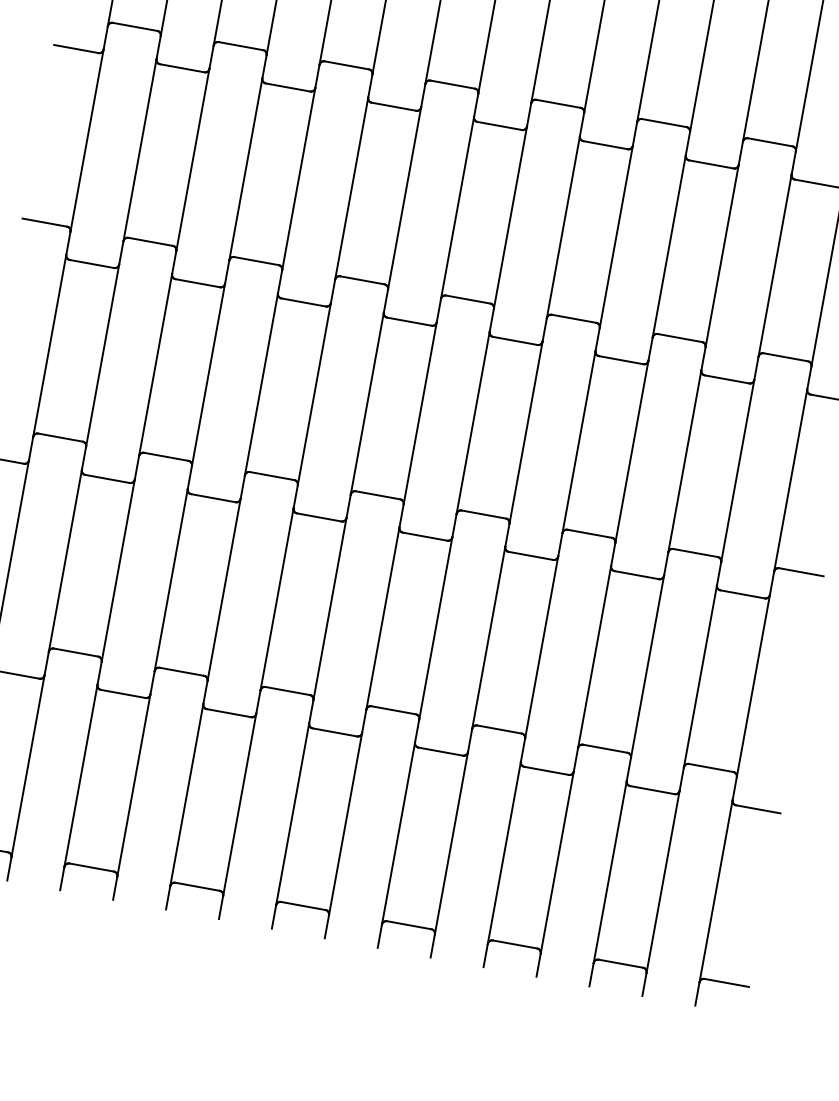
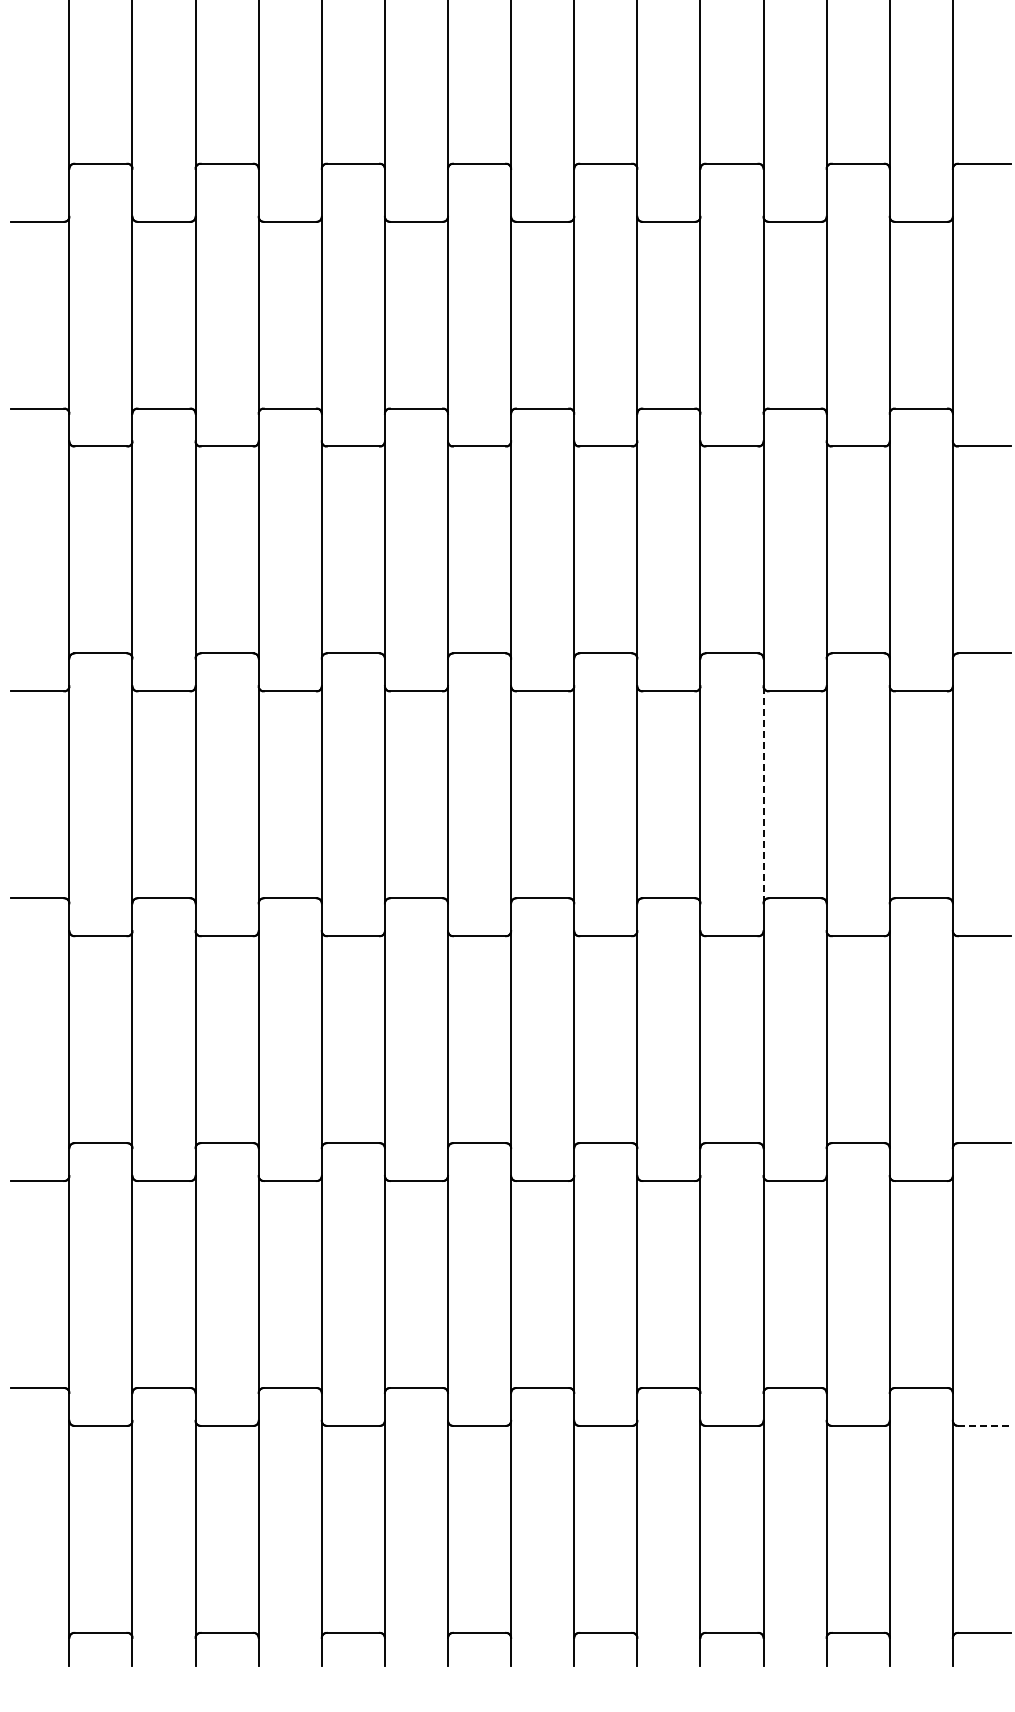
line: (669, 246) -> (763, 794), solid -> dashed
line: (758, 809) -> (984, 1425), solid -> dashed

